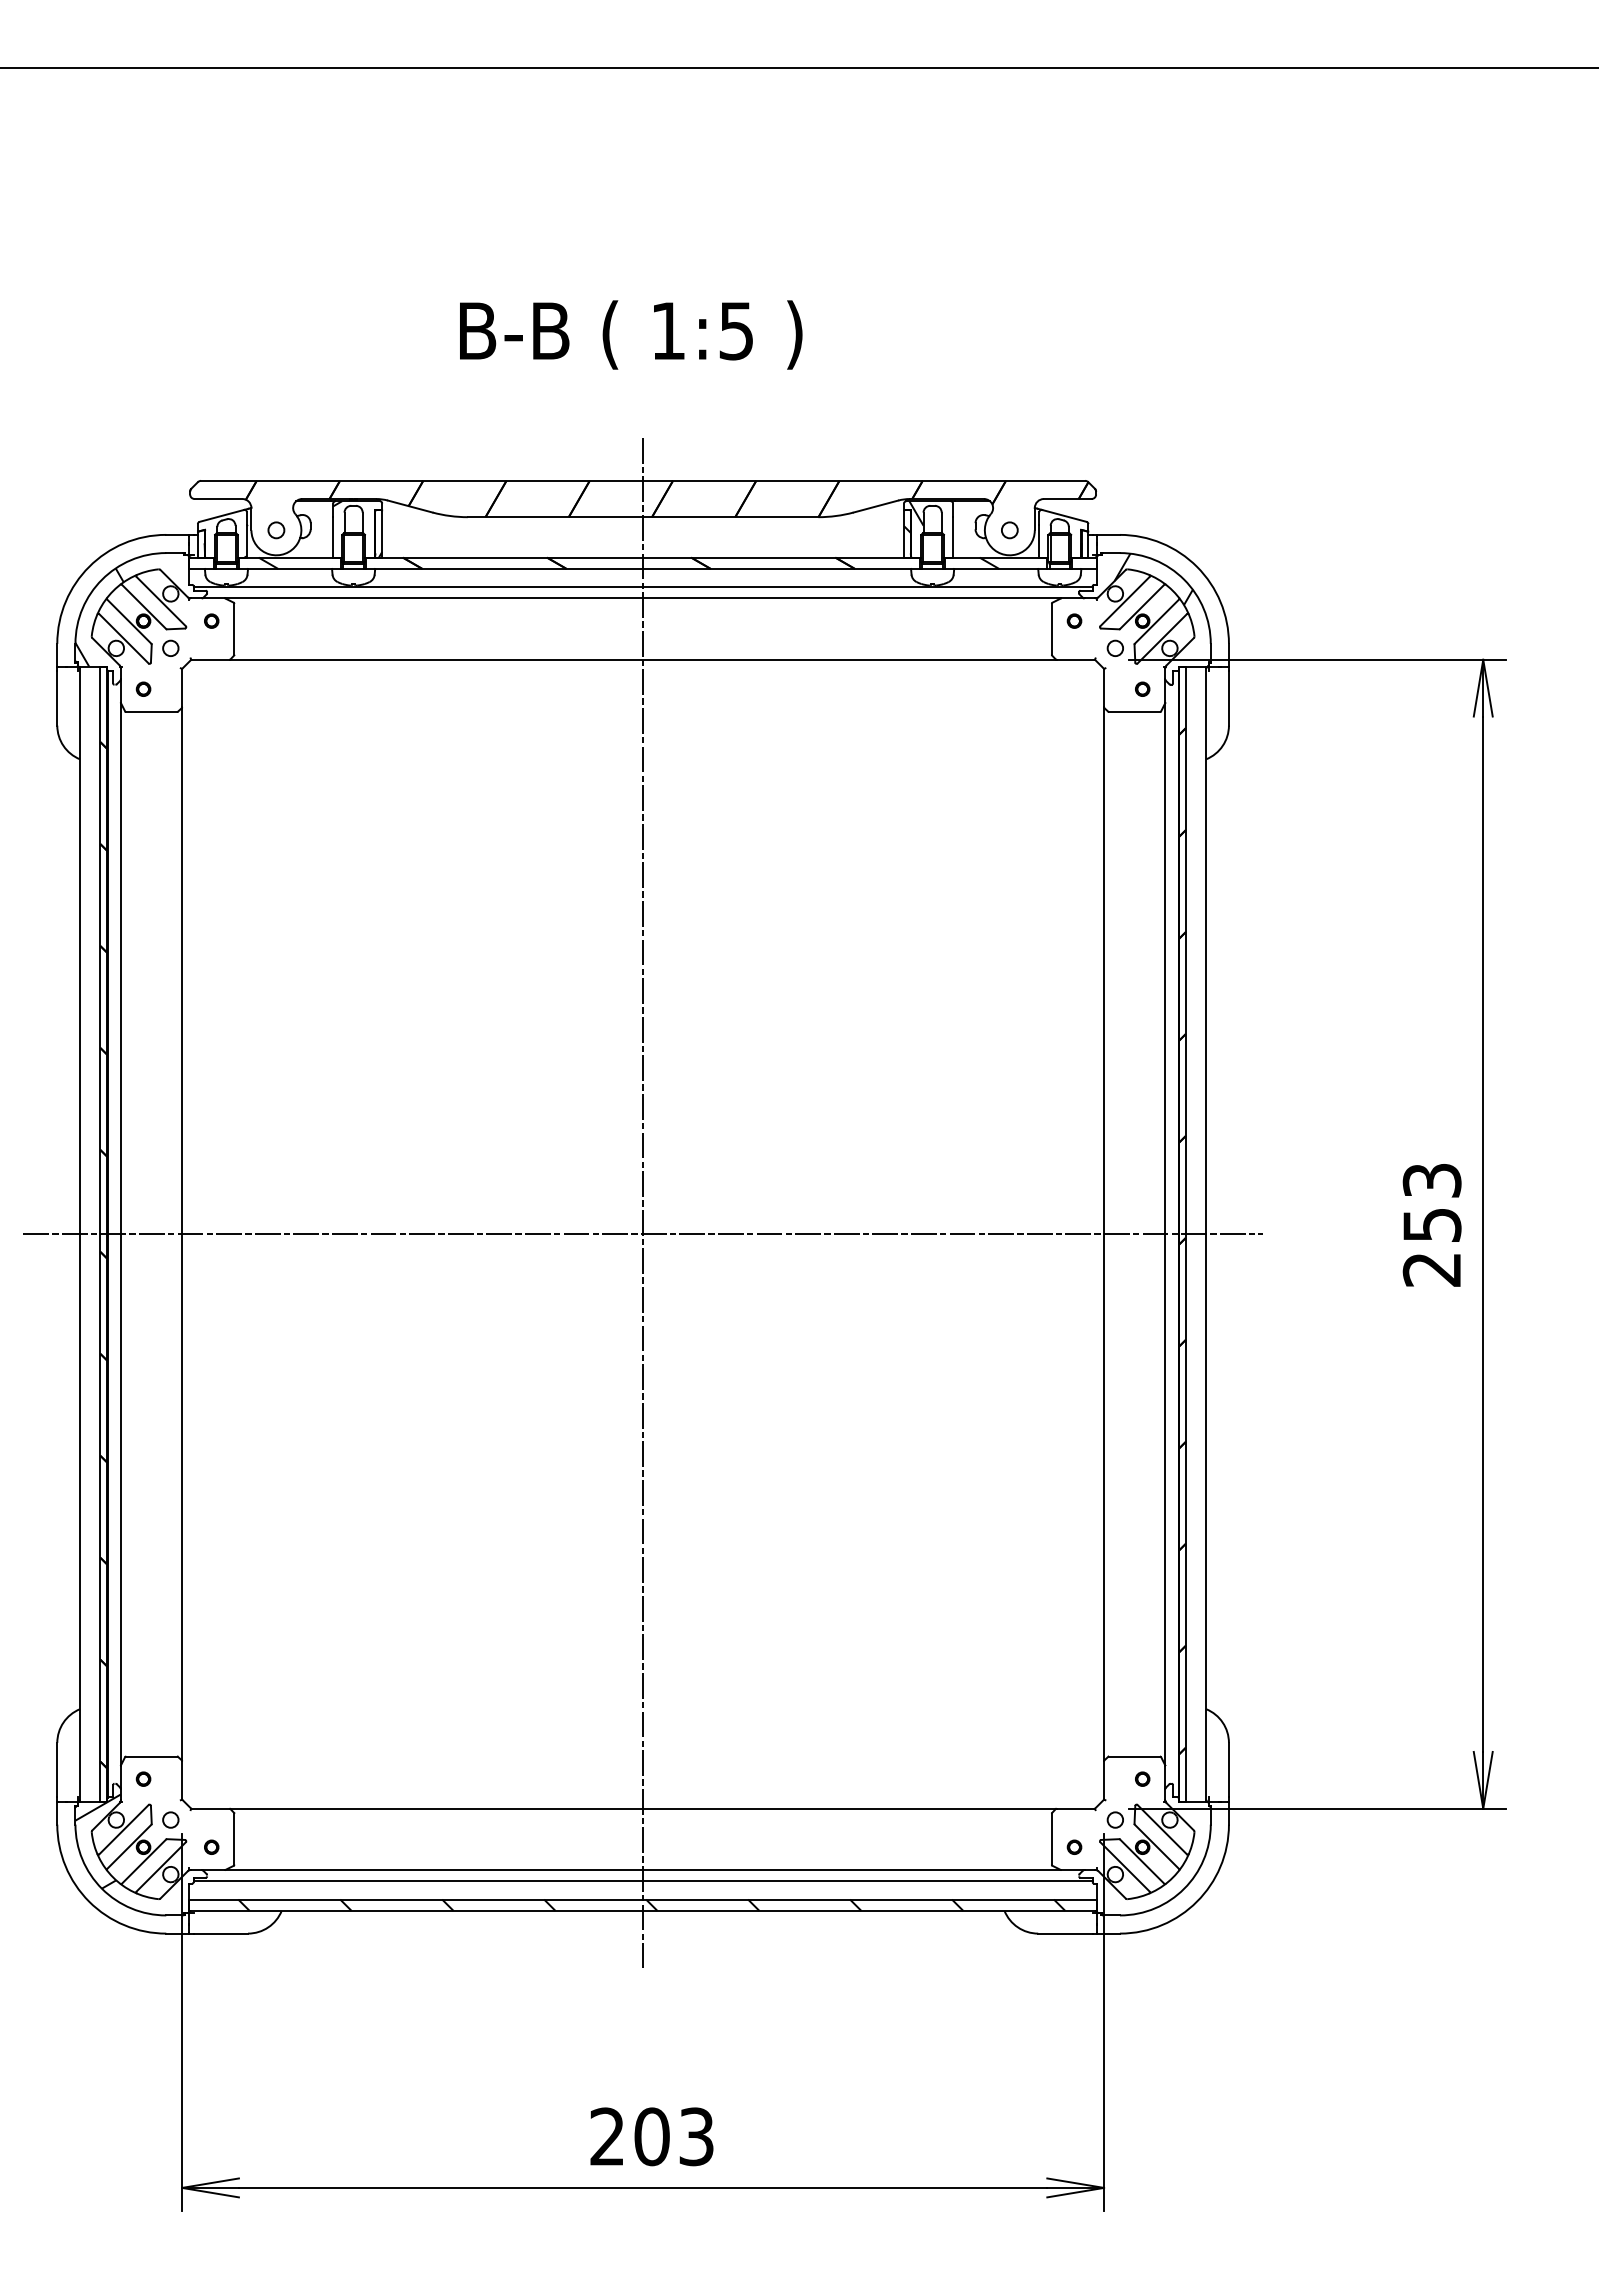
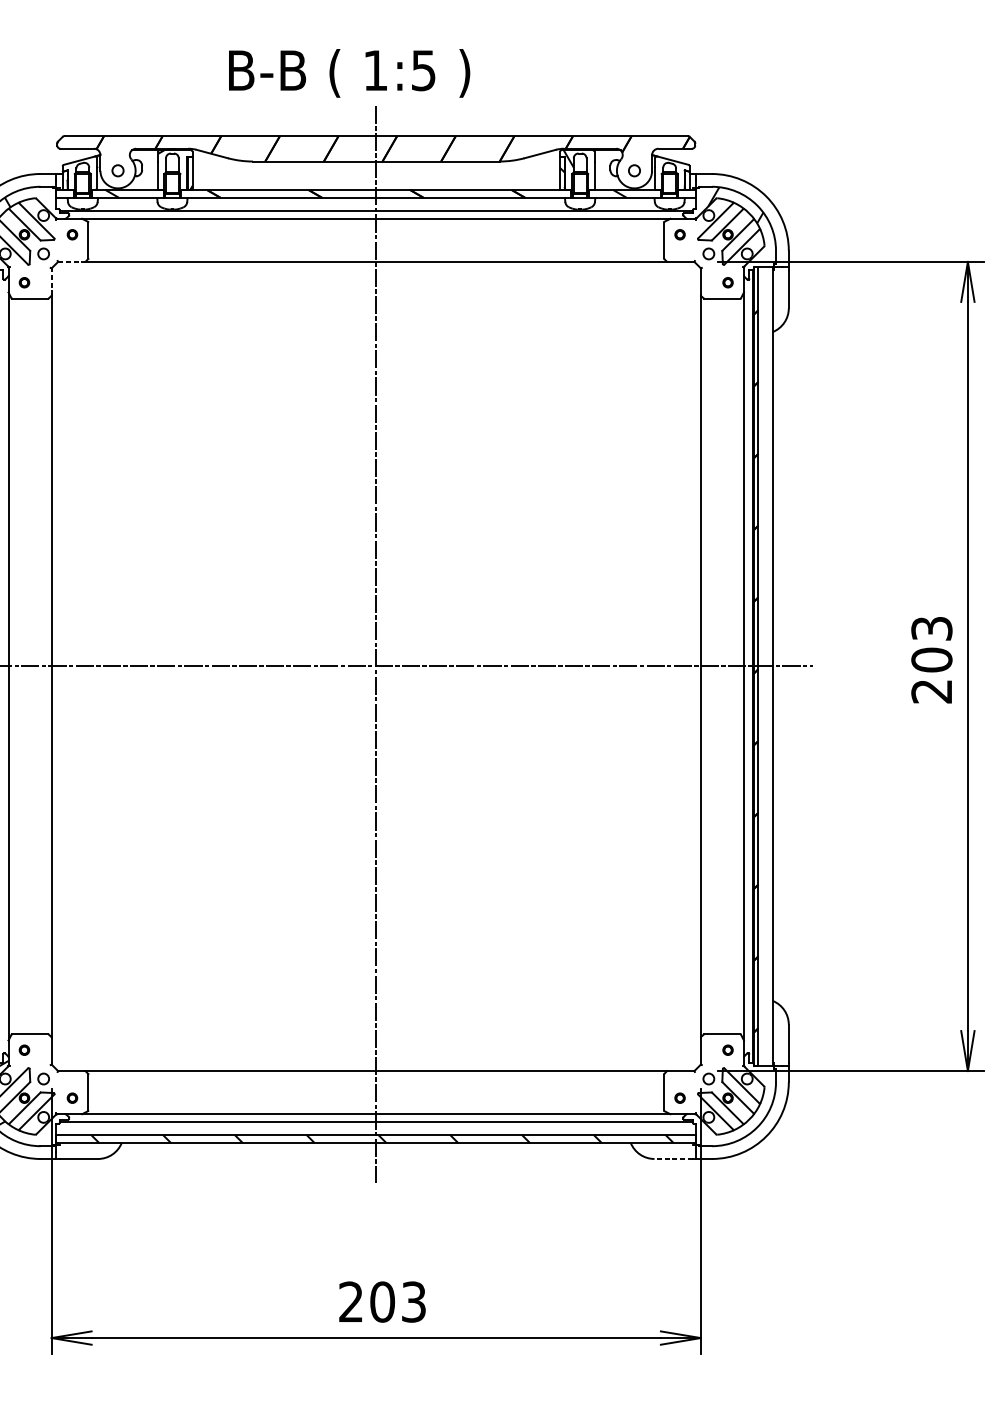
text: (631, 334) -> (349, 73), moved
line: (210, 659) -> (71, 261), solid -> dashed
line: (182, 687) -> (51, 281), solid -> dashed
text: (1431, 1224) -> (931, 659), 253 -> 203
line: (1064, 1933) -> (673, 1158), solid -> dashed

